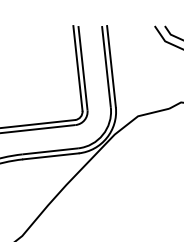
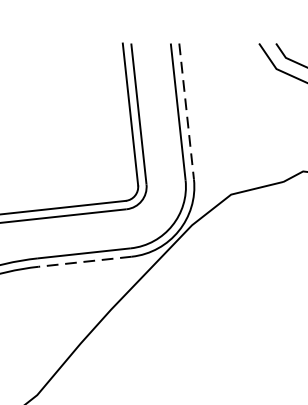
line: (111, 66) -> (186, 111), solid -> dashed
line: (50, 156) -> (84, 261), solid -> dashed

